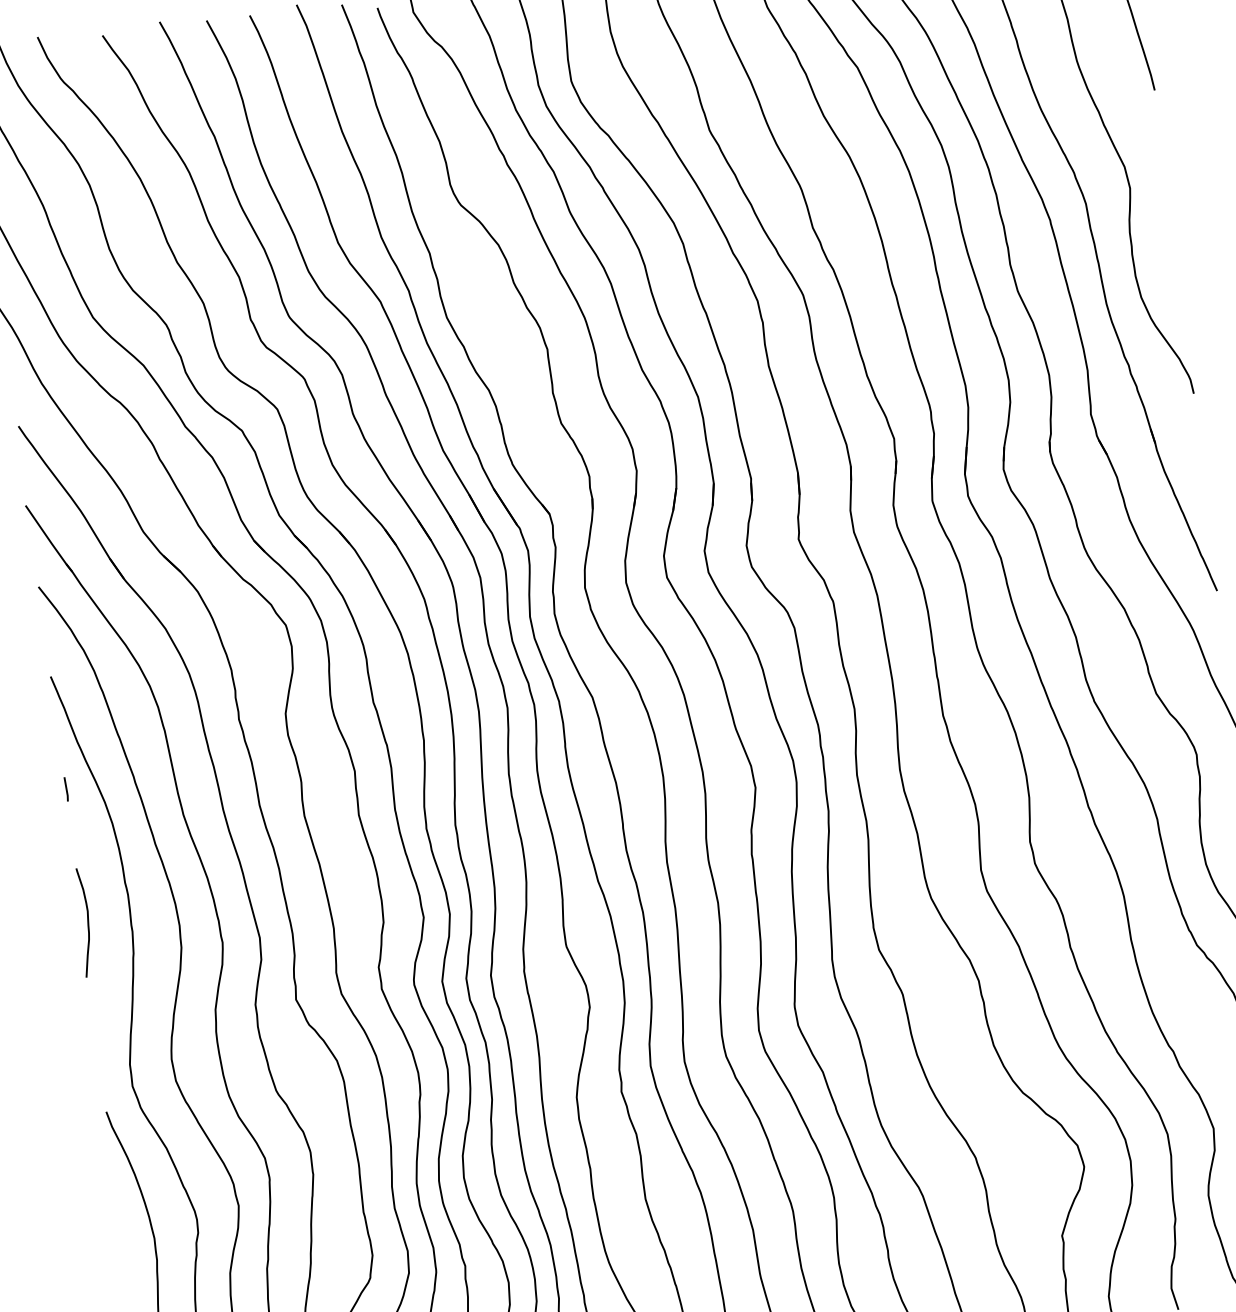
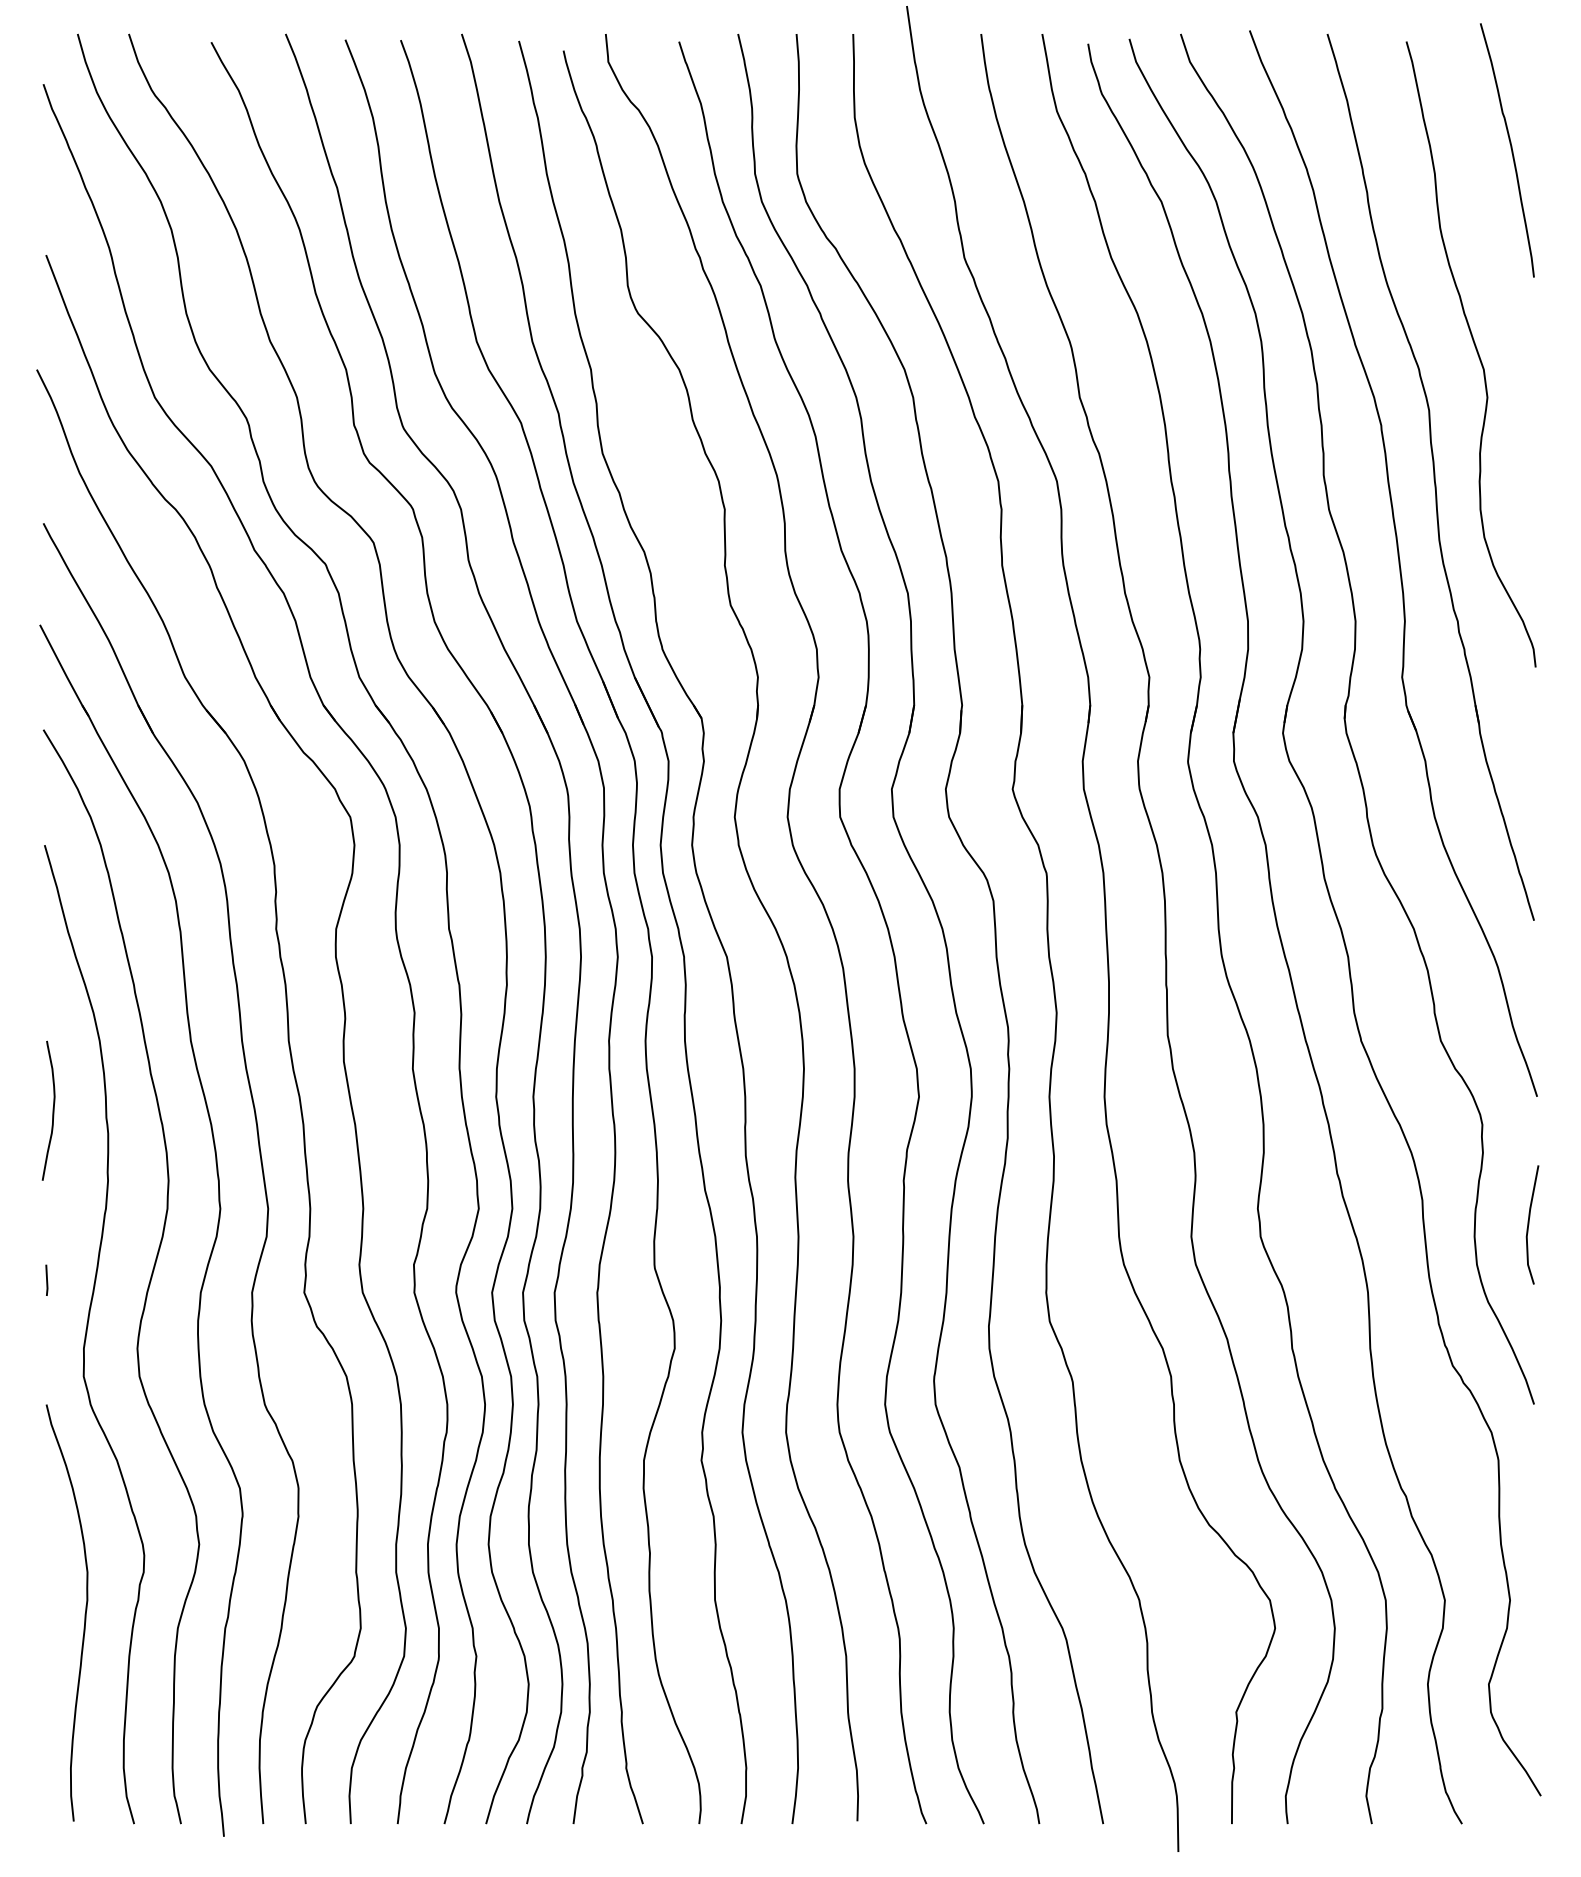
line: (66, 788) -> (46, 1279), moved
curve: (87, 922) -> (52, 1110), moved

